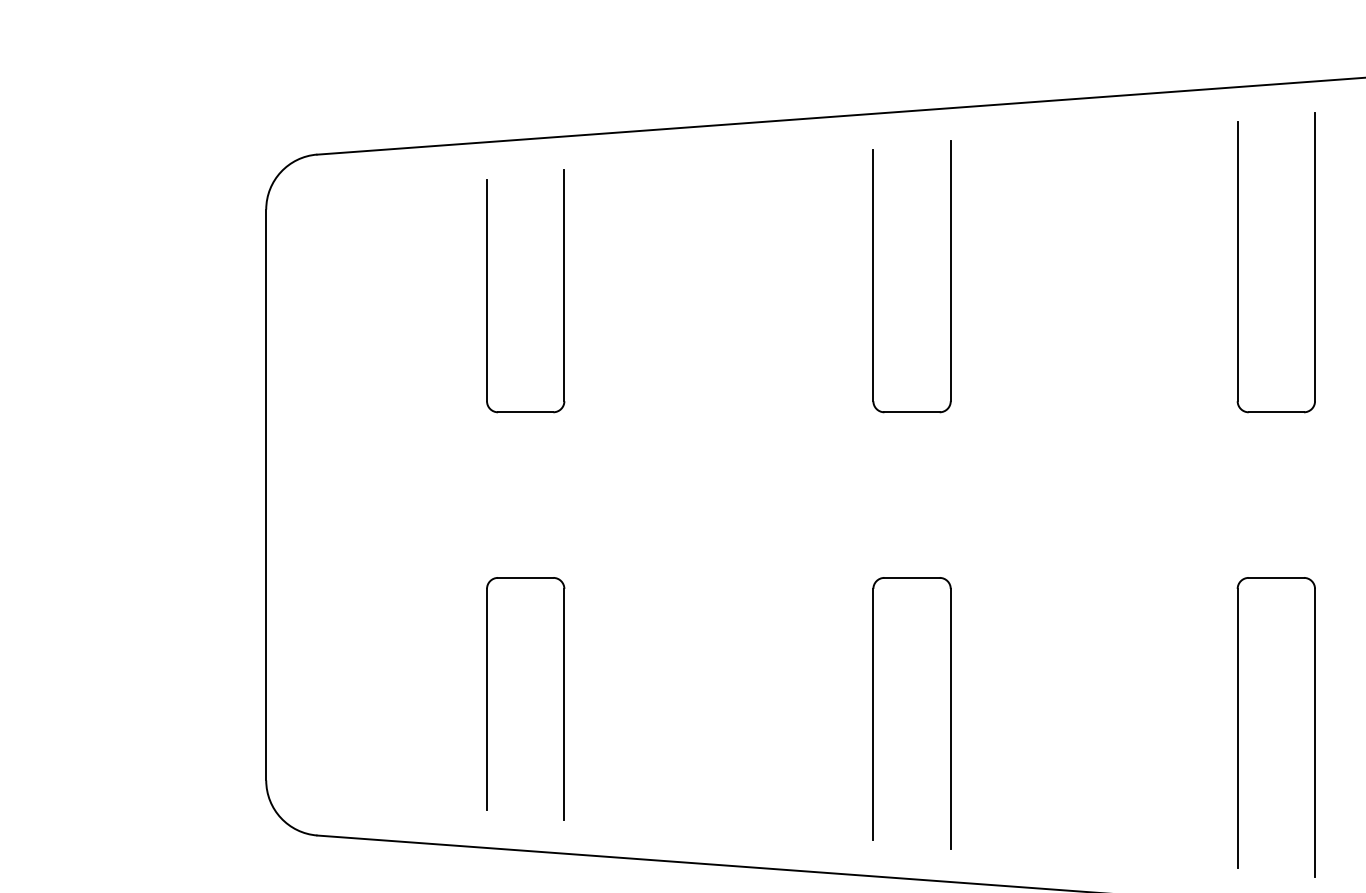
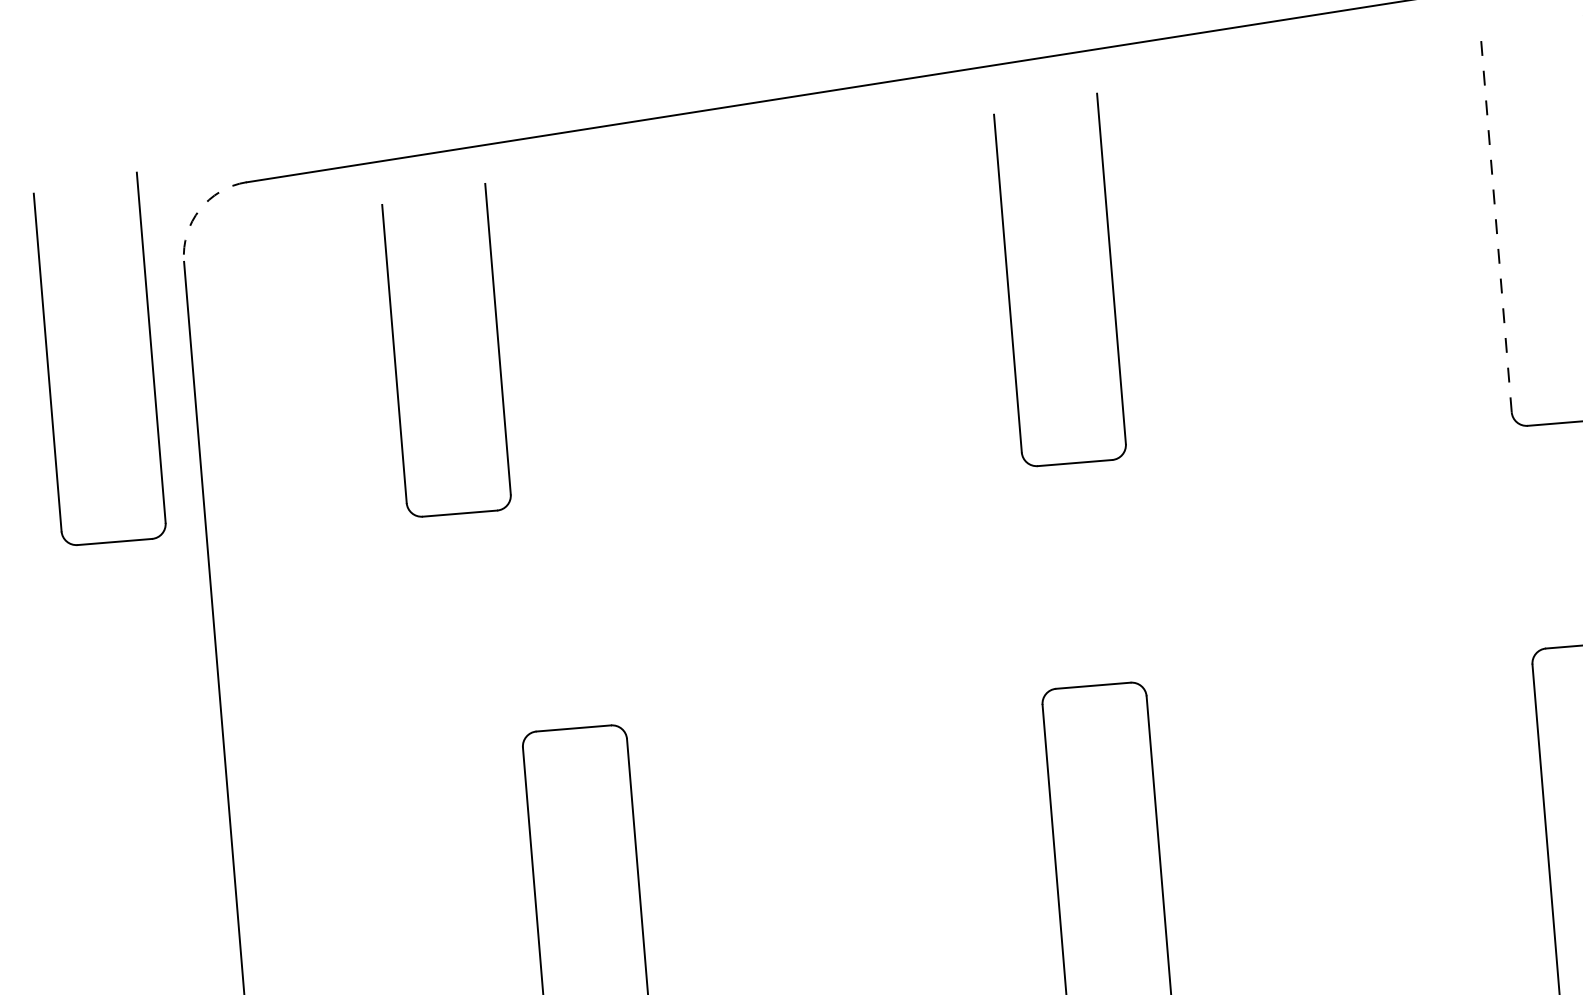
arc: (281, 172) -> (200, 210), solid -> dashed
line: (1237, 261) -> (1496, 224), solid -> dashed
part: (159, 276) -> (47, 363), added
part: (487, 291) -> (395, 355), moved

